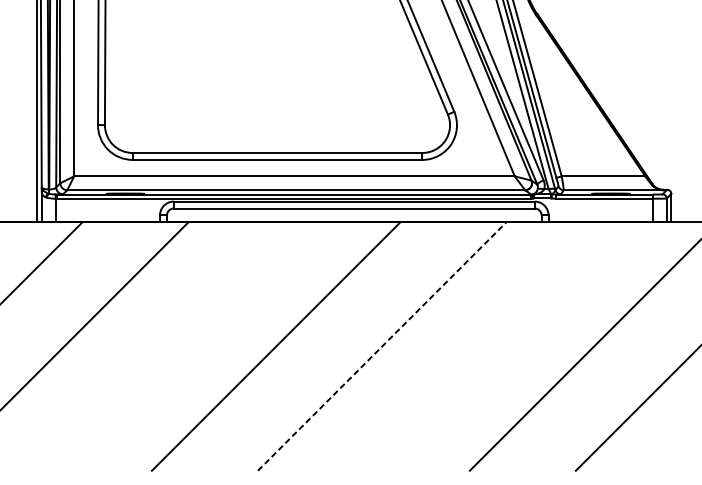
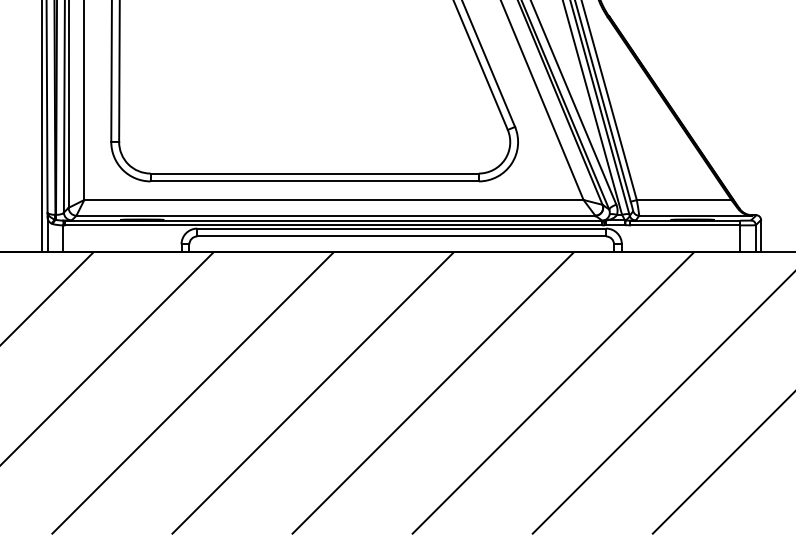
line: (169, 346) -> (192, 392), added
line: (382, 346) -> (433, 392), dashed -> solid
line: (488, 346) -> (553, 392), added

